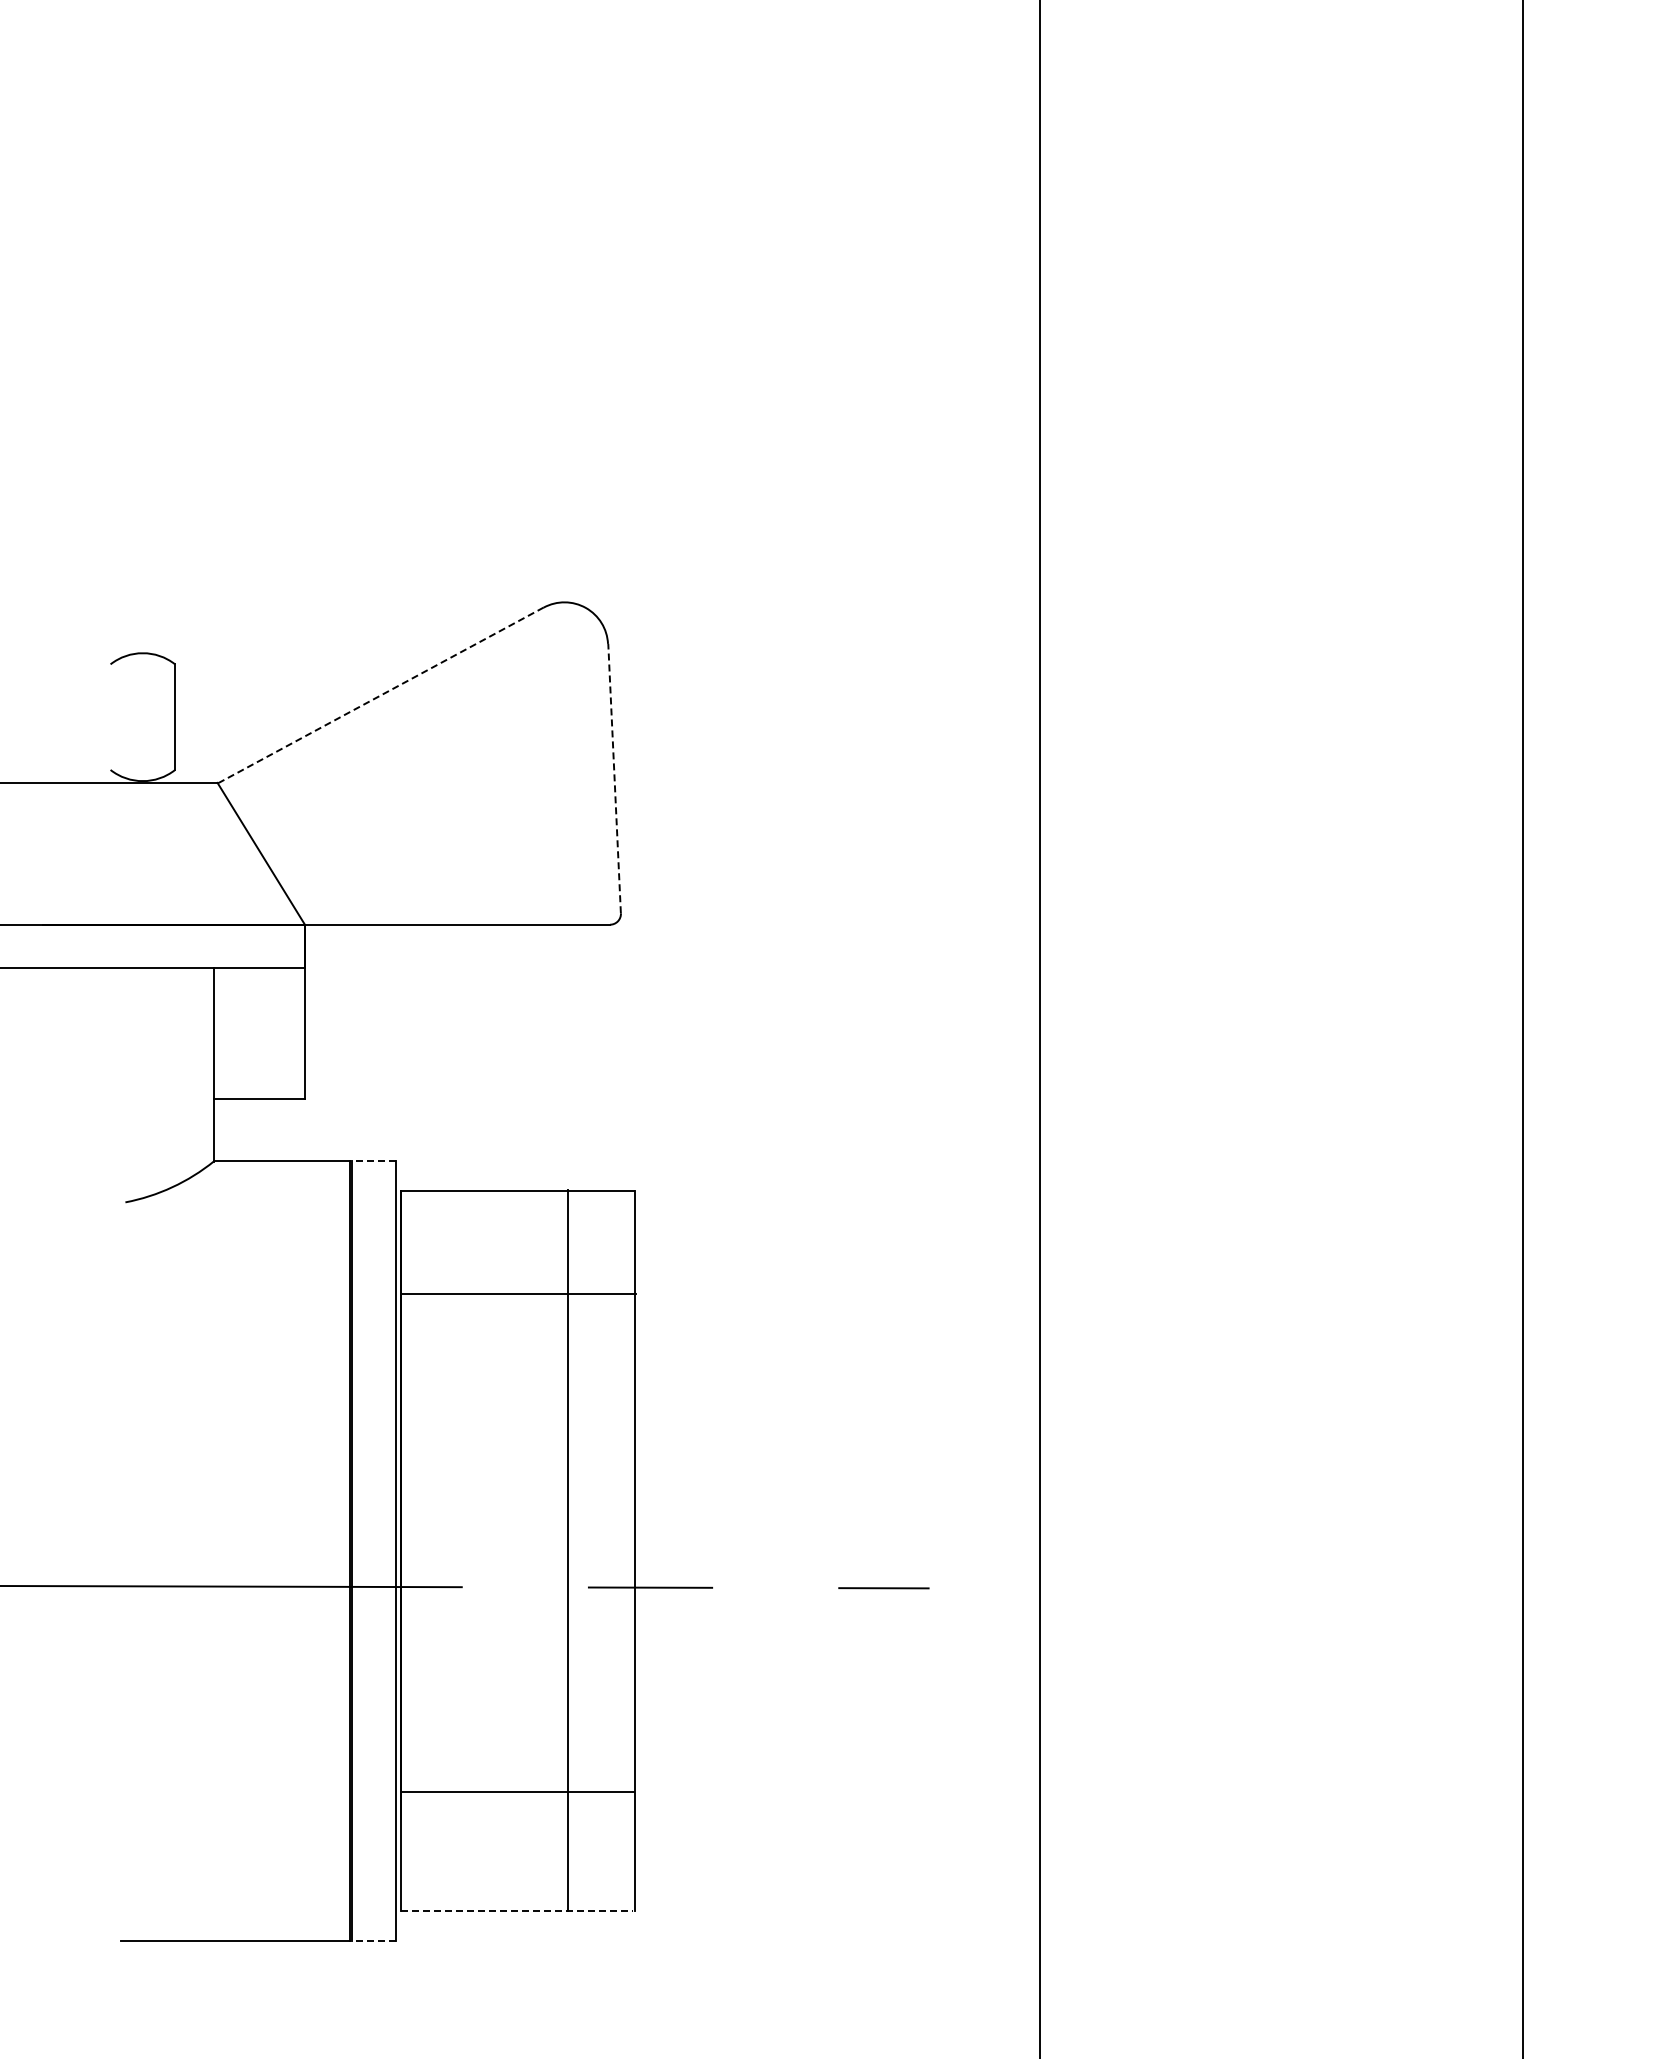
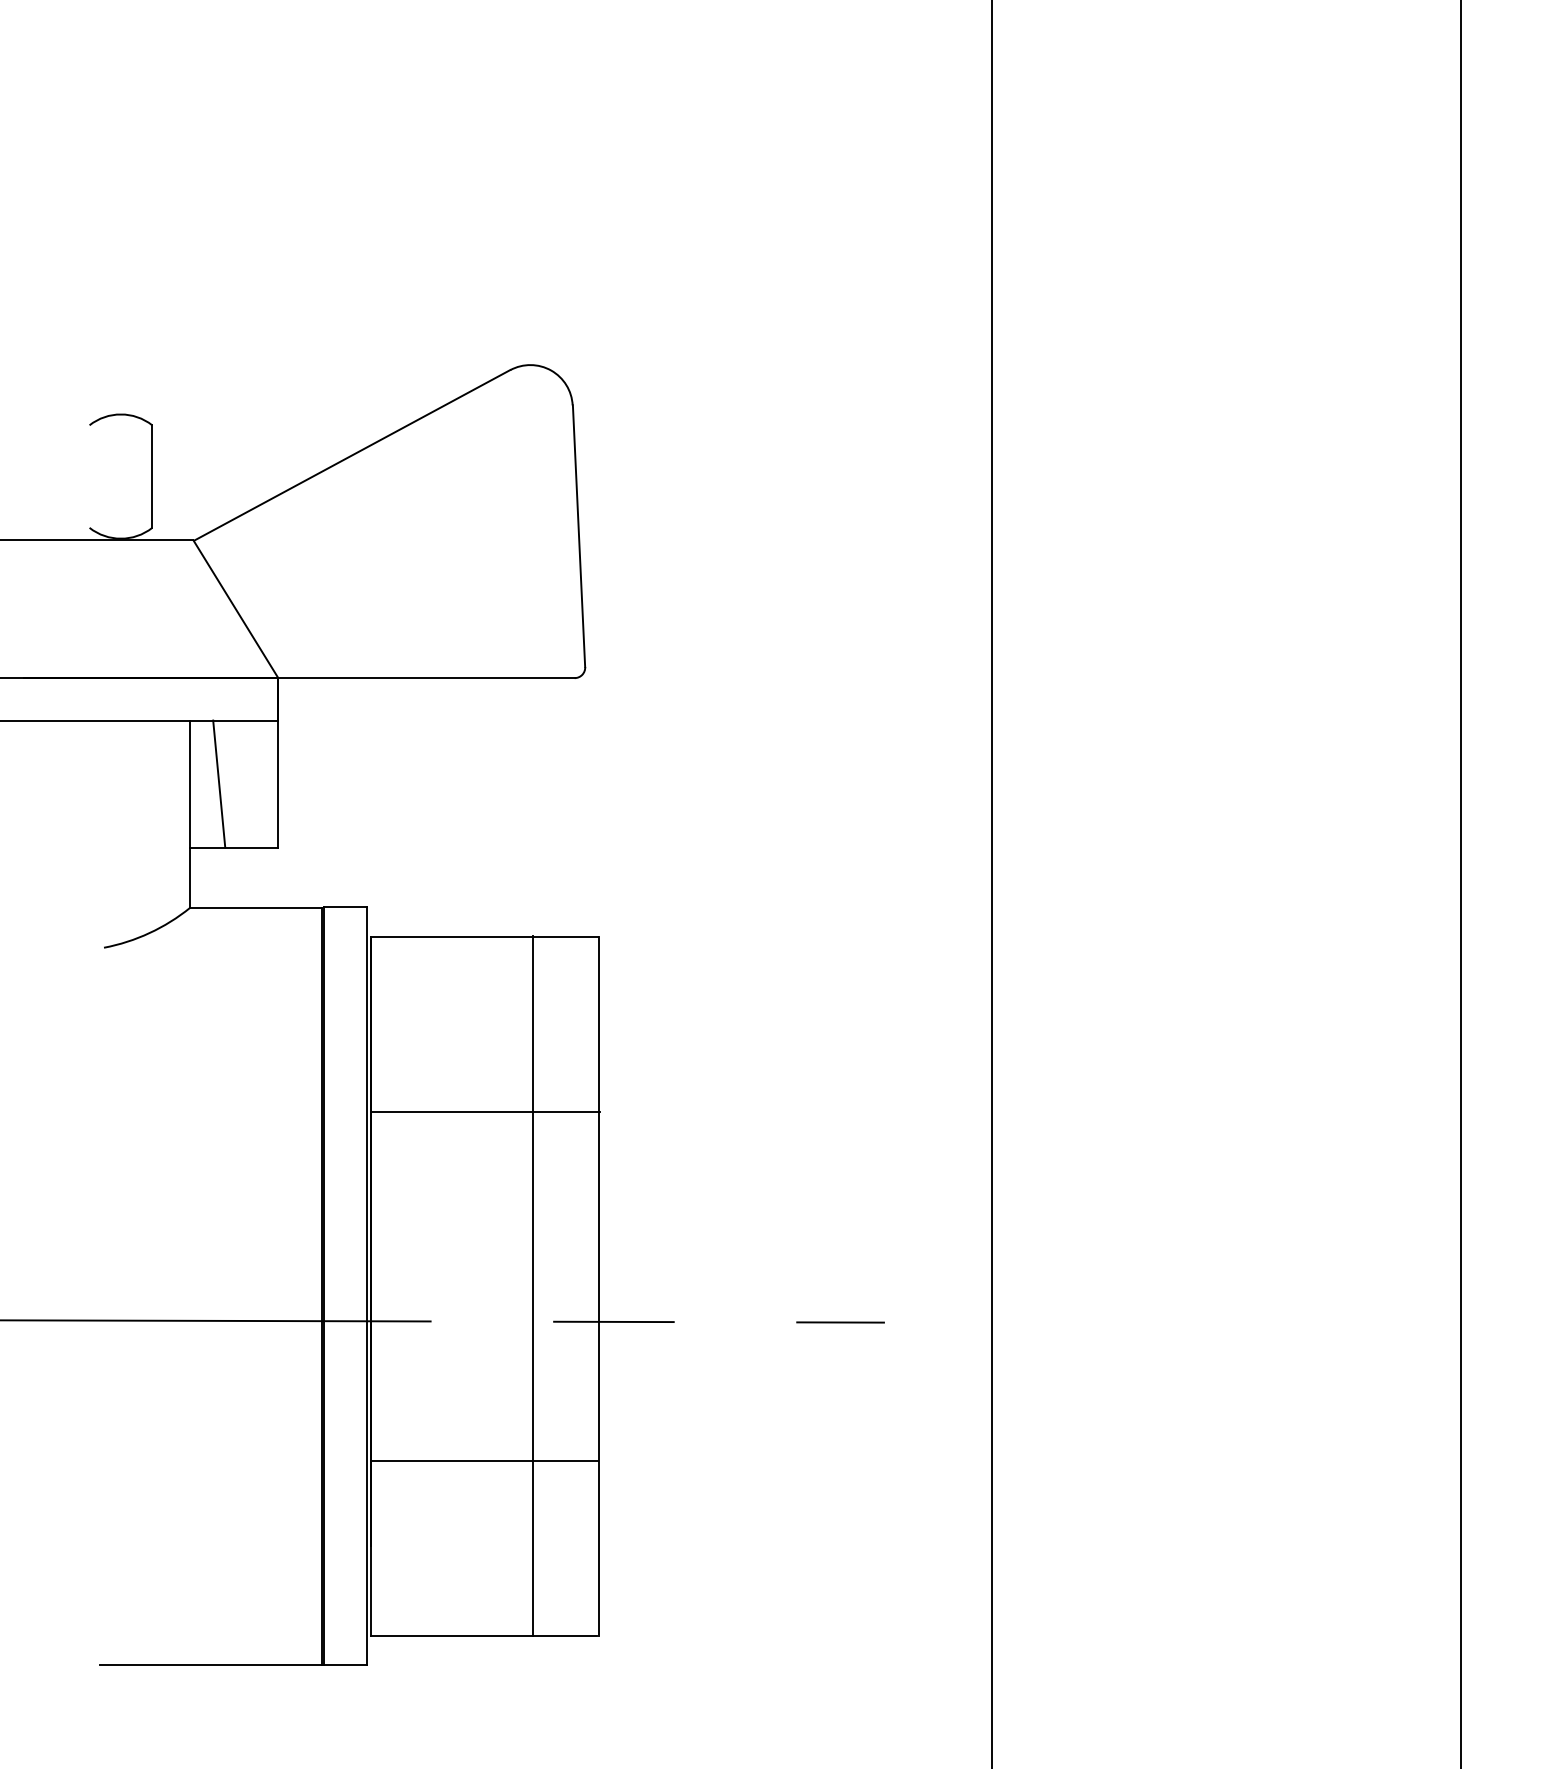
line: (381, 695) -> (352, 455), dashed -> solid
line: (614, 778) -> (578, 536), dashed -> solid
line: (243, 1033) -> (218, 783), added
line: (373, 1160) -> (344, 907), dashed -> solid
line: (518, 1294) -> (485, 1111), moved
line: (517, 1792) -> (484, 1461), moved
line: (517, 1911) -> (484, 1636), dashed -> solid
line: (373, 1941) -> (344, 1665), dashed -> solid

